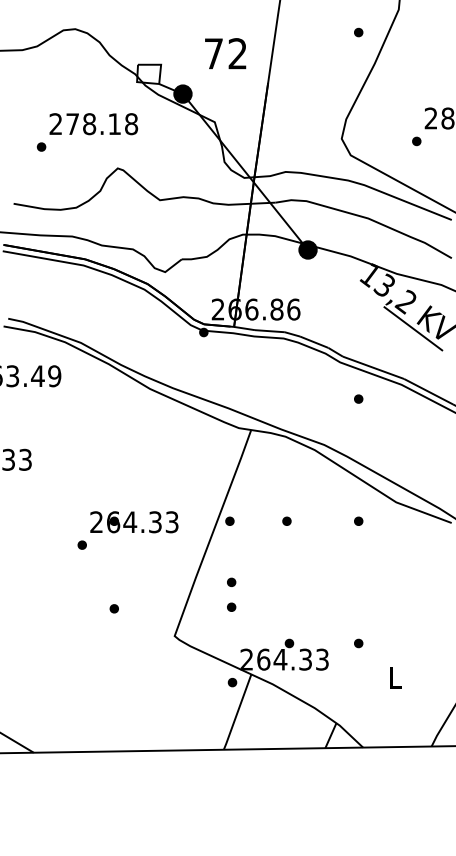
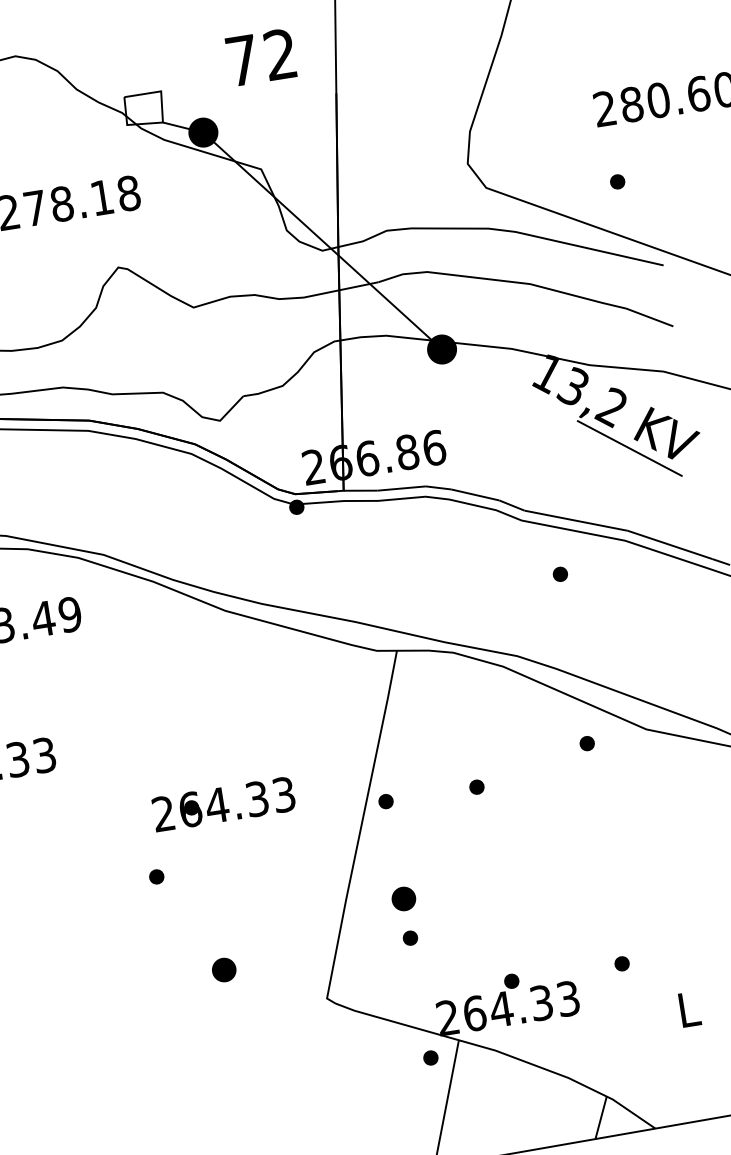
part: (416, 141) -> (617, 182), moved
part: (358, 520) -> (586, 742), moved
text: (134, 522) -> (224, 804), moved
part: (231, 581) -> (403, 897), size x1.6
part: (113, 608) -> (222, 969), size x1.6

